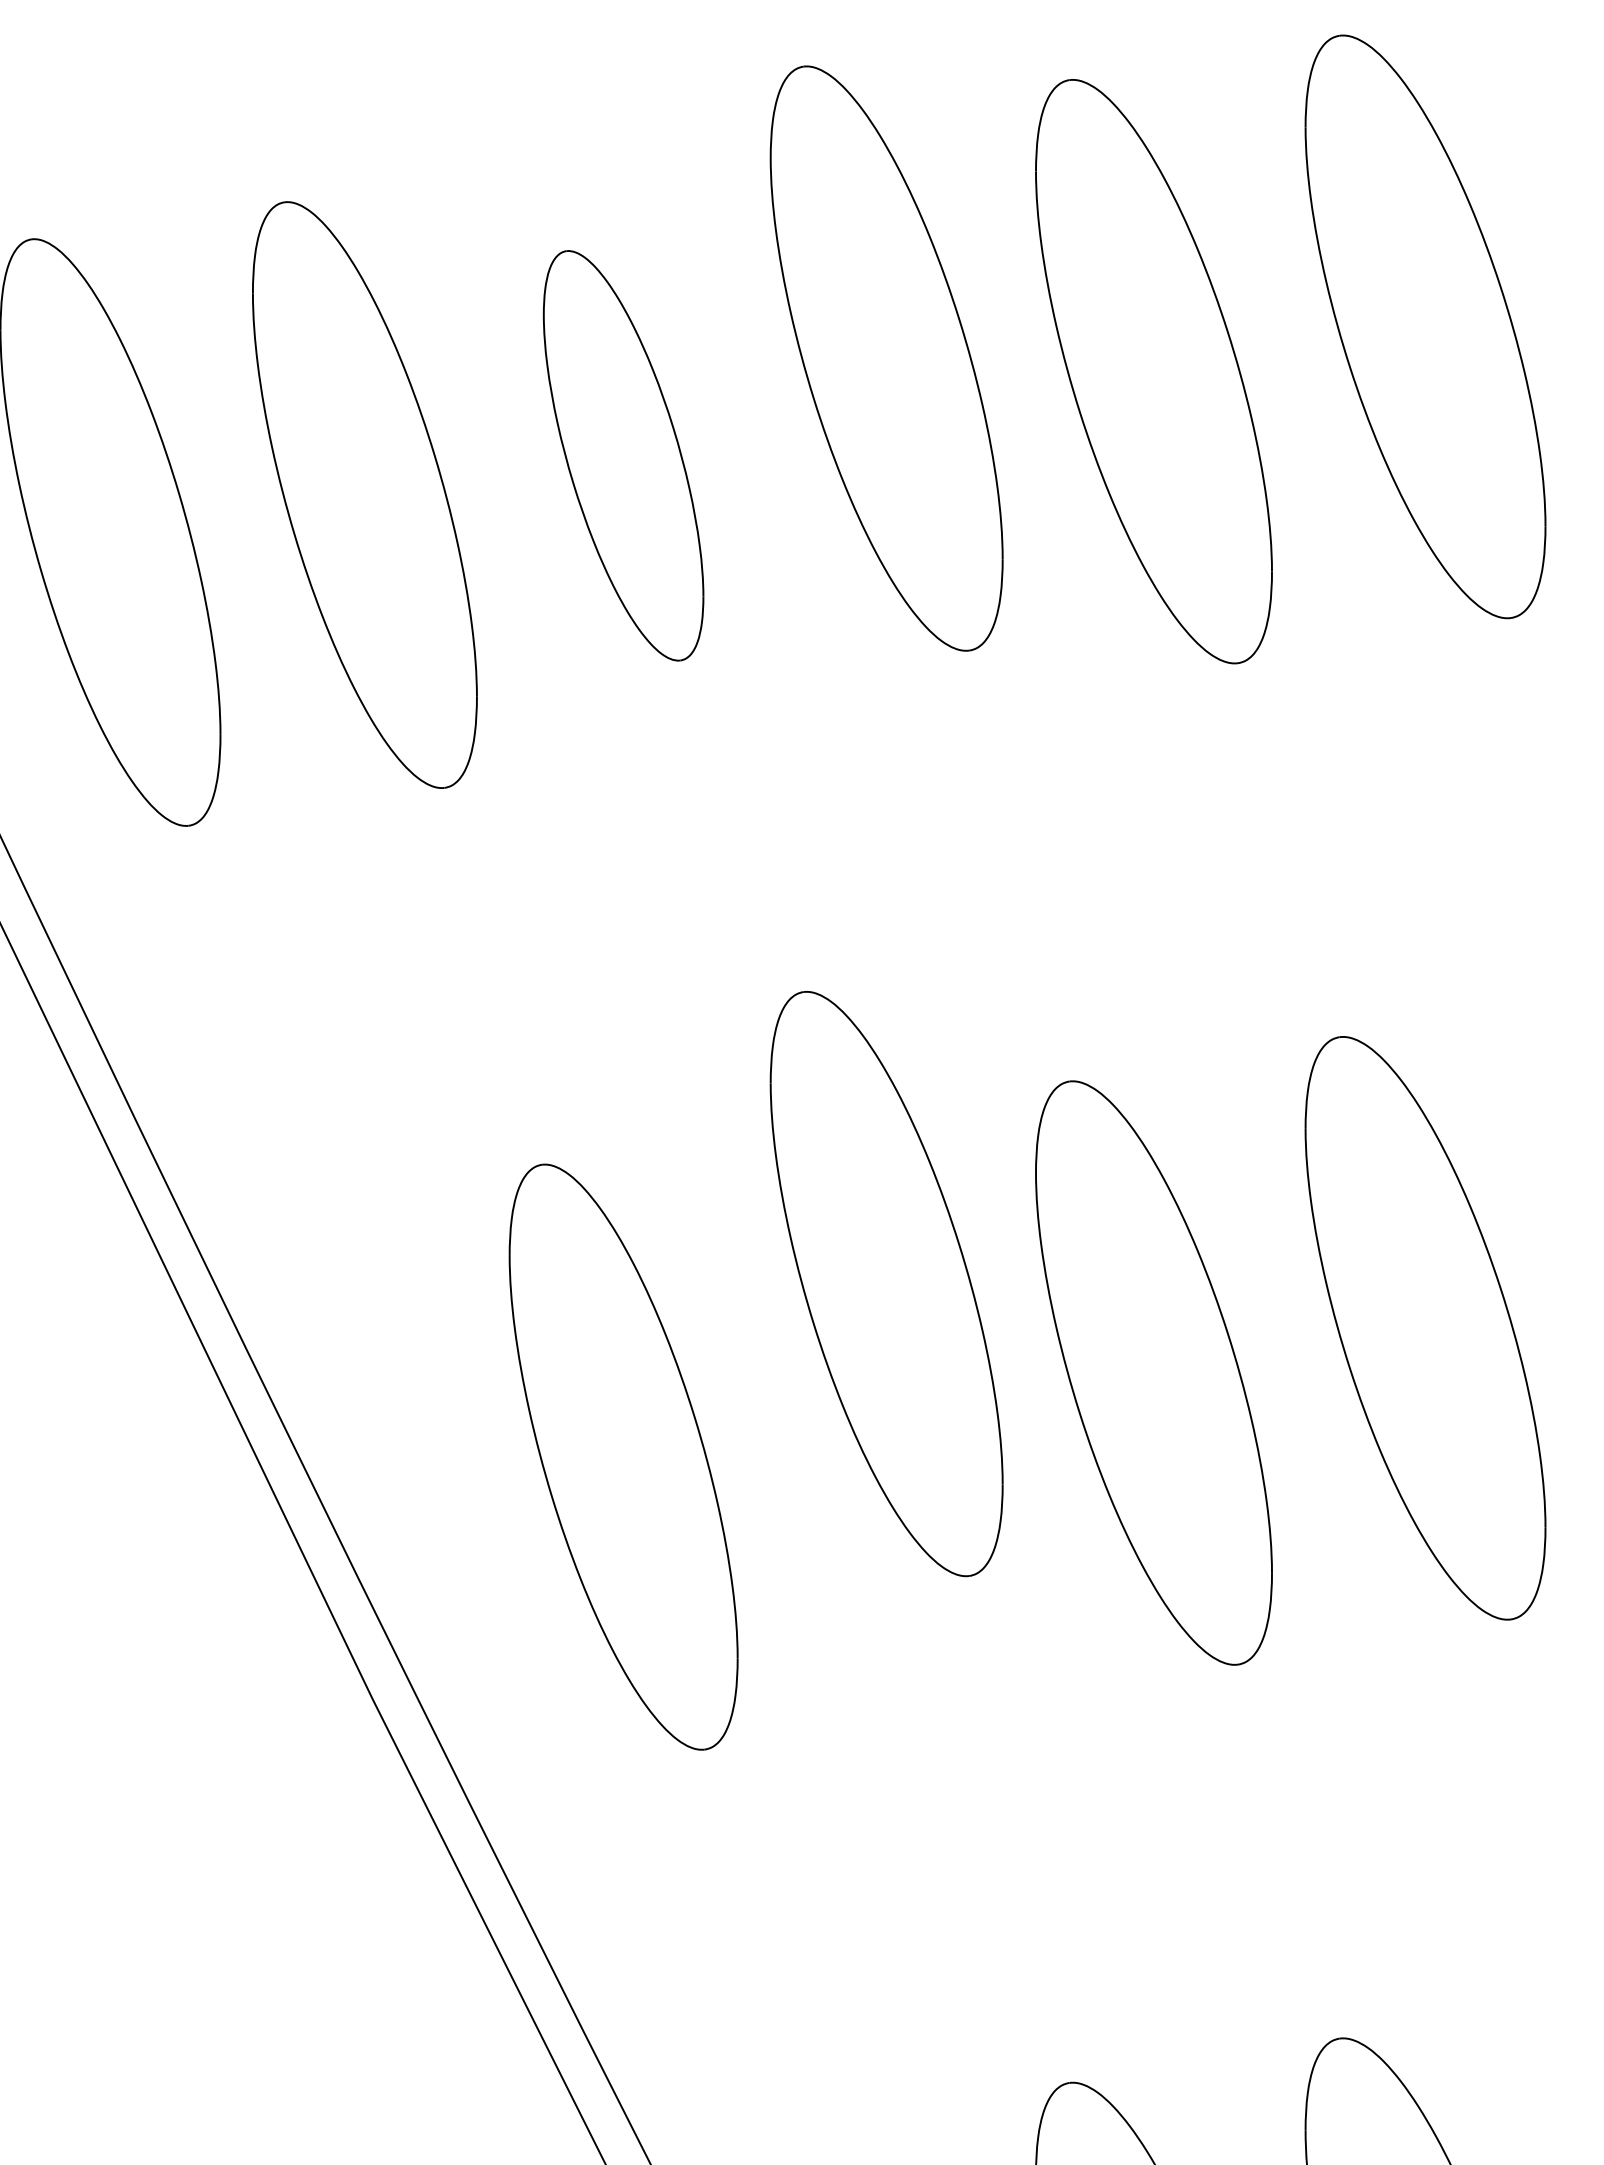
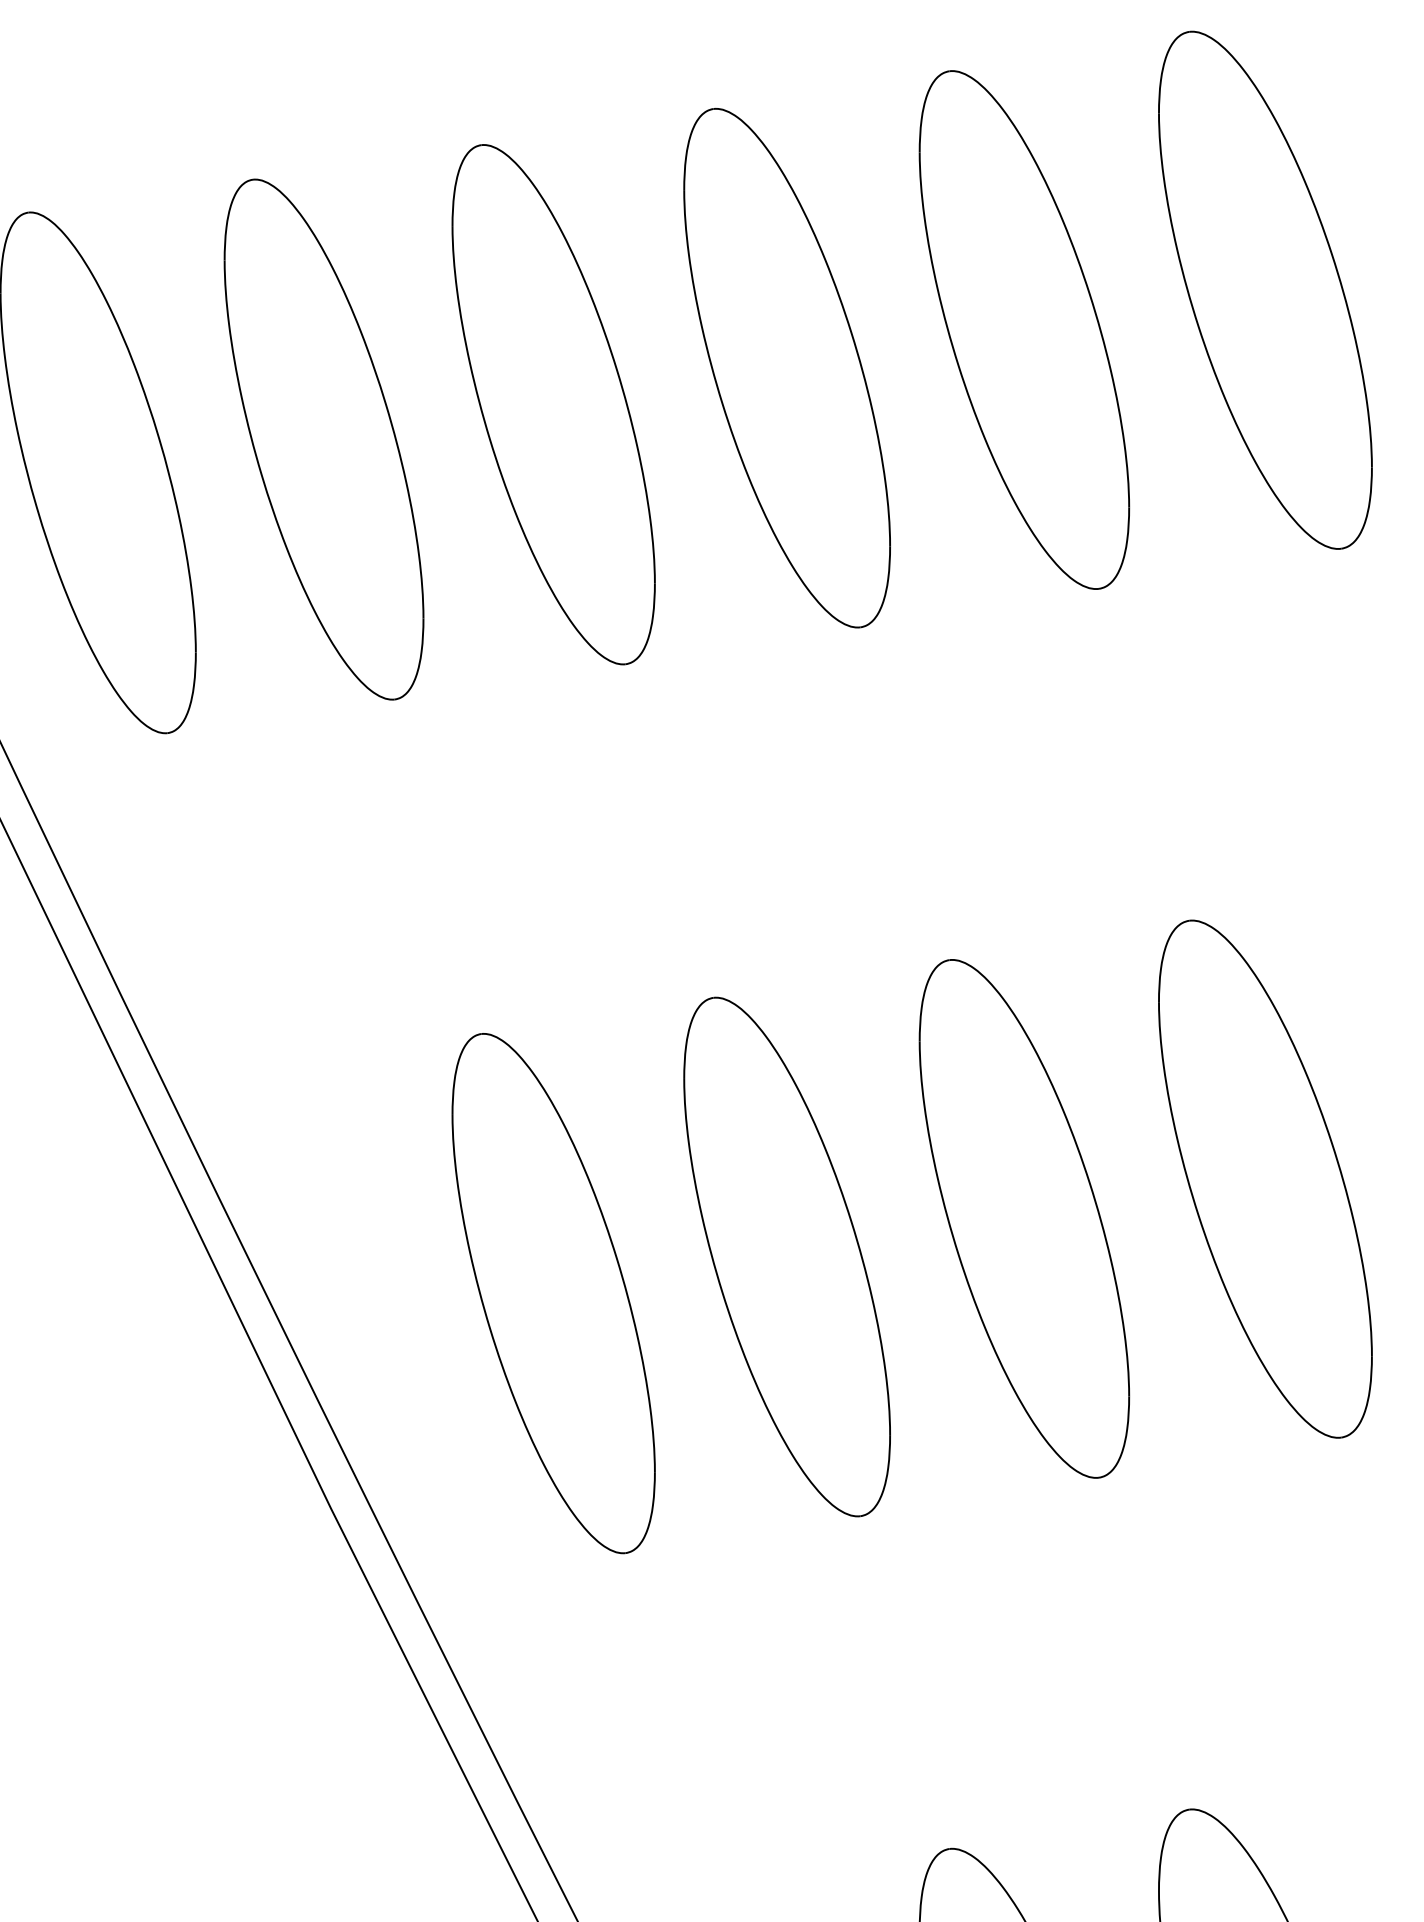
part: (886, 358) -> (787, 368), moved
part: (623, 455) -> (553, 404), size x1.43
part: (886, 1284) -> (787, 1257), moved

